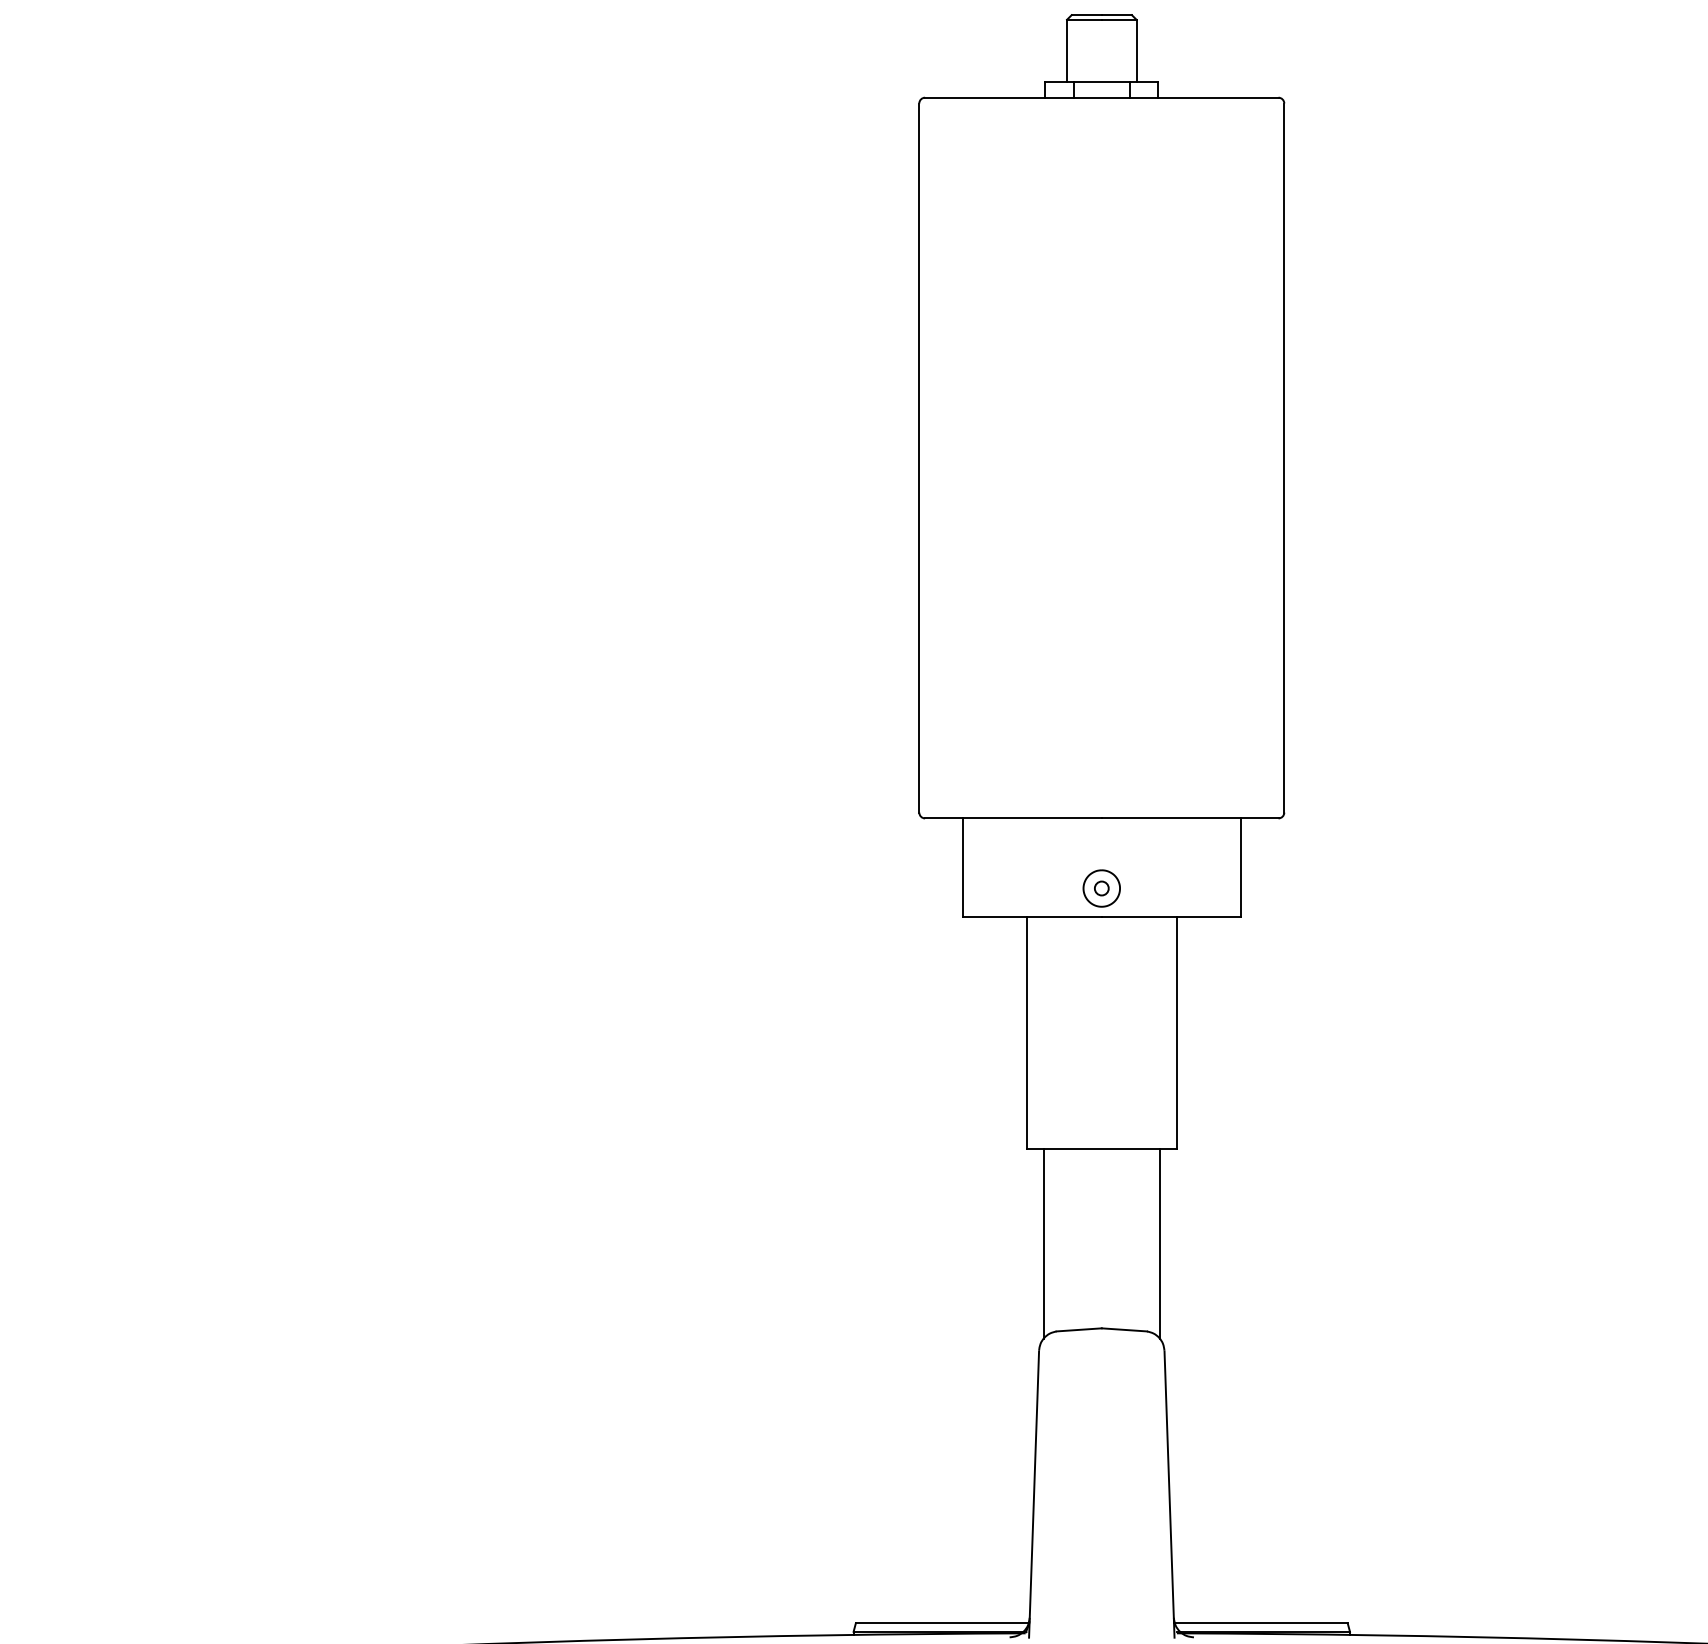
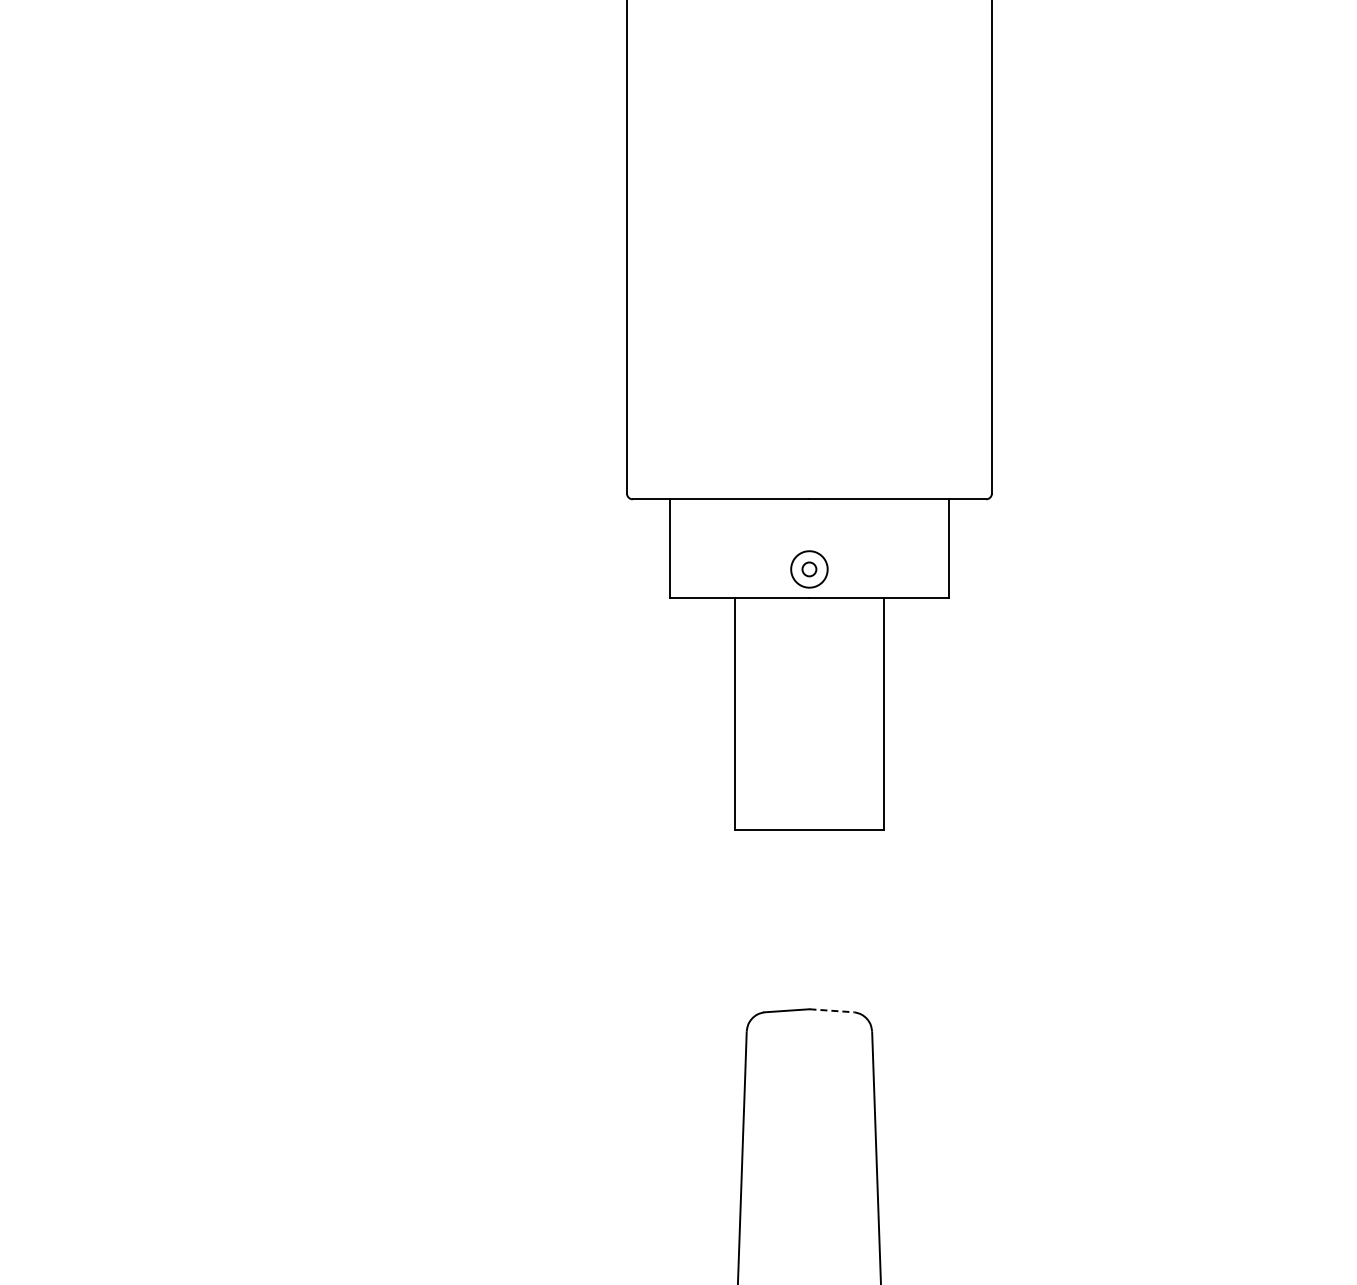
line: (1043, 1243) -> (751, 924), removed
line: (1159, 1243) -> (867, 924), removed
line: (1124, 1329) -> (832, 1010), solid -> dashed

